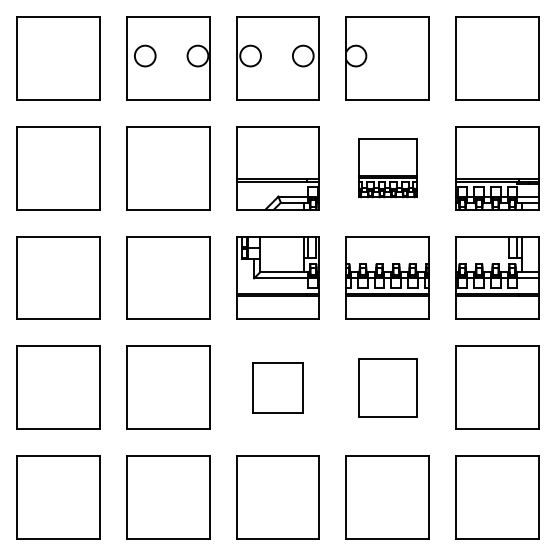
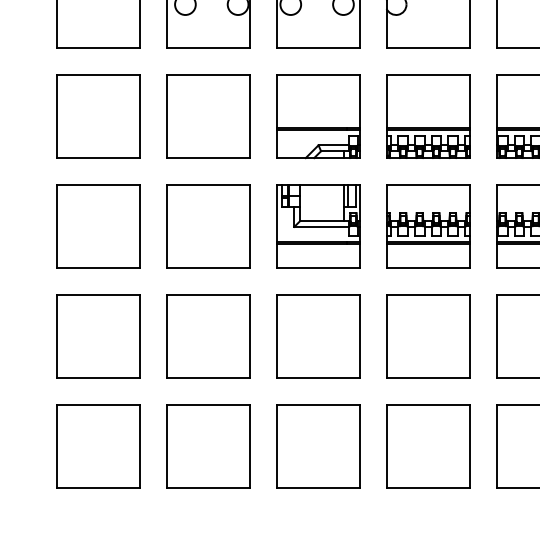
part: (387, 168) -> (427, 117), size x1.43
part: (277, 387) -> (317, 336), size x1.67
part: (387, 387) -> (427, 336), size x1.43

